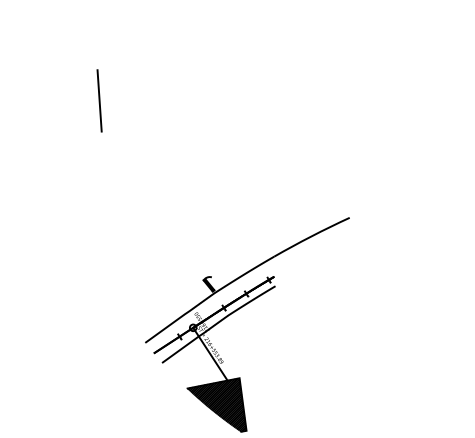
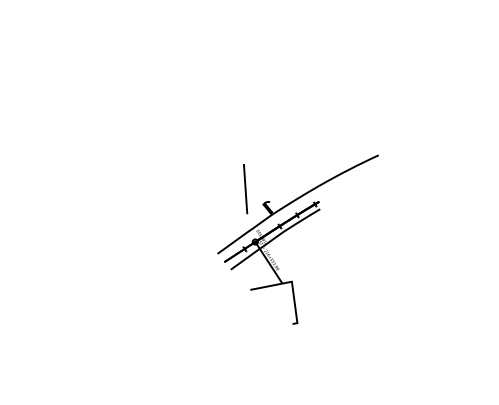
line: (99, 101) -> (245, 189), moved
hatch: (216, 404) -> (273, 302), removed

